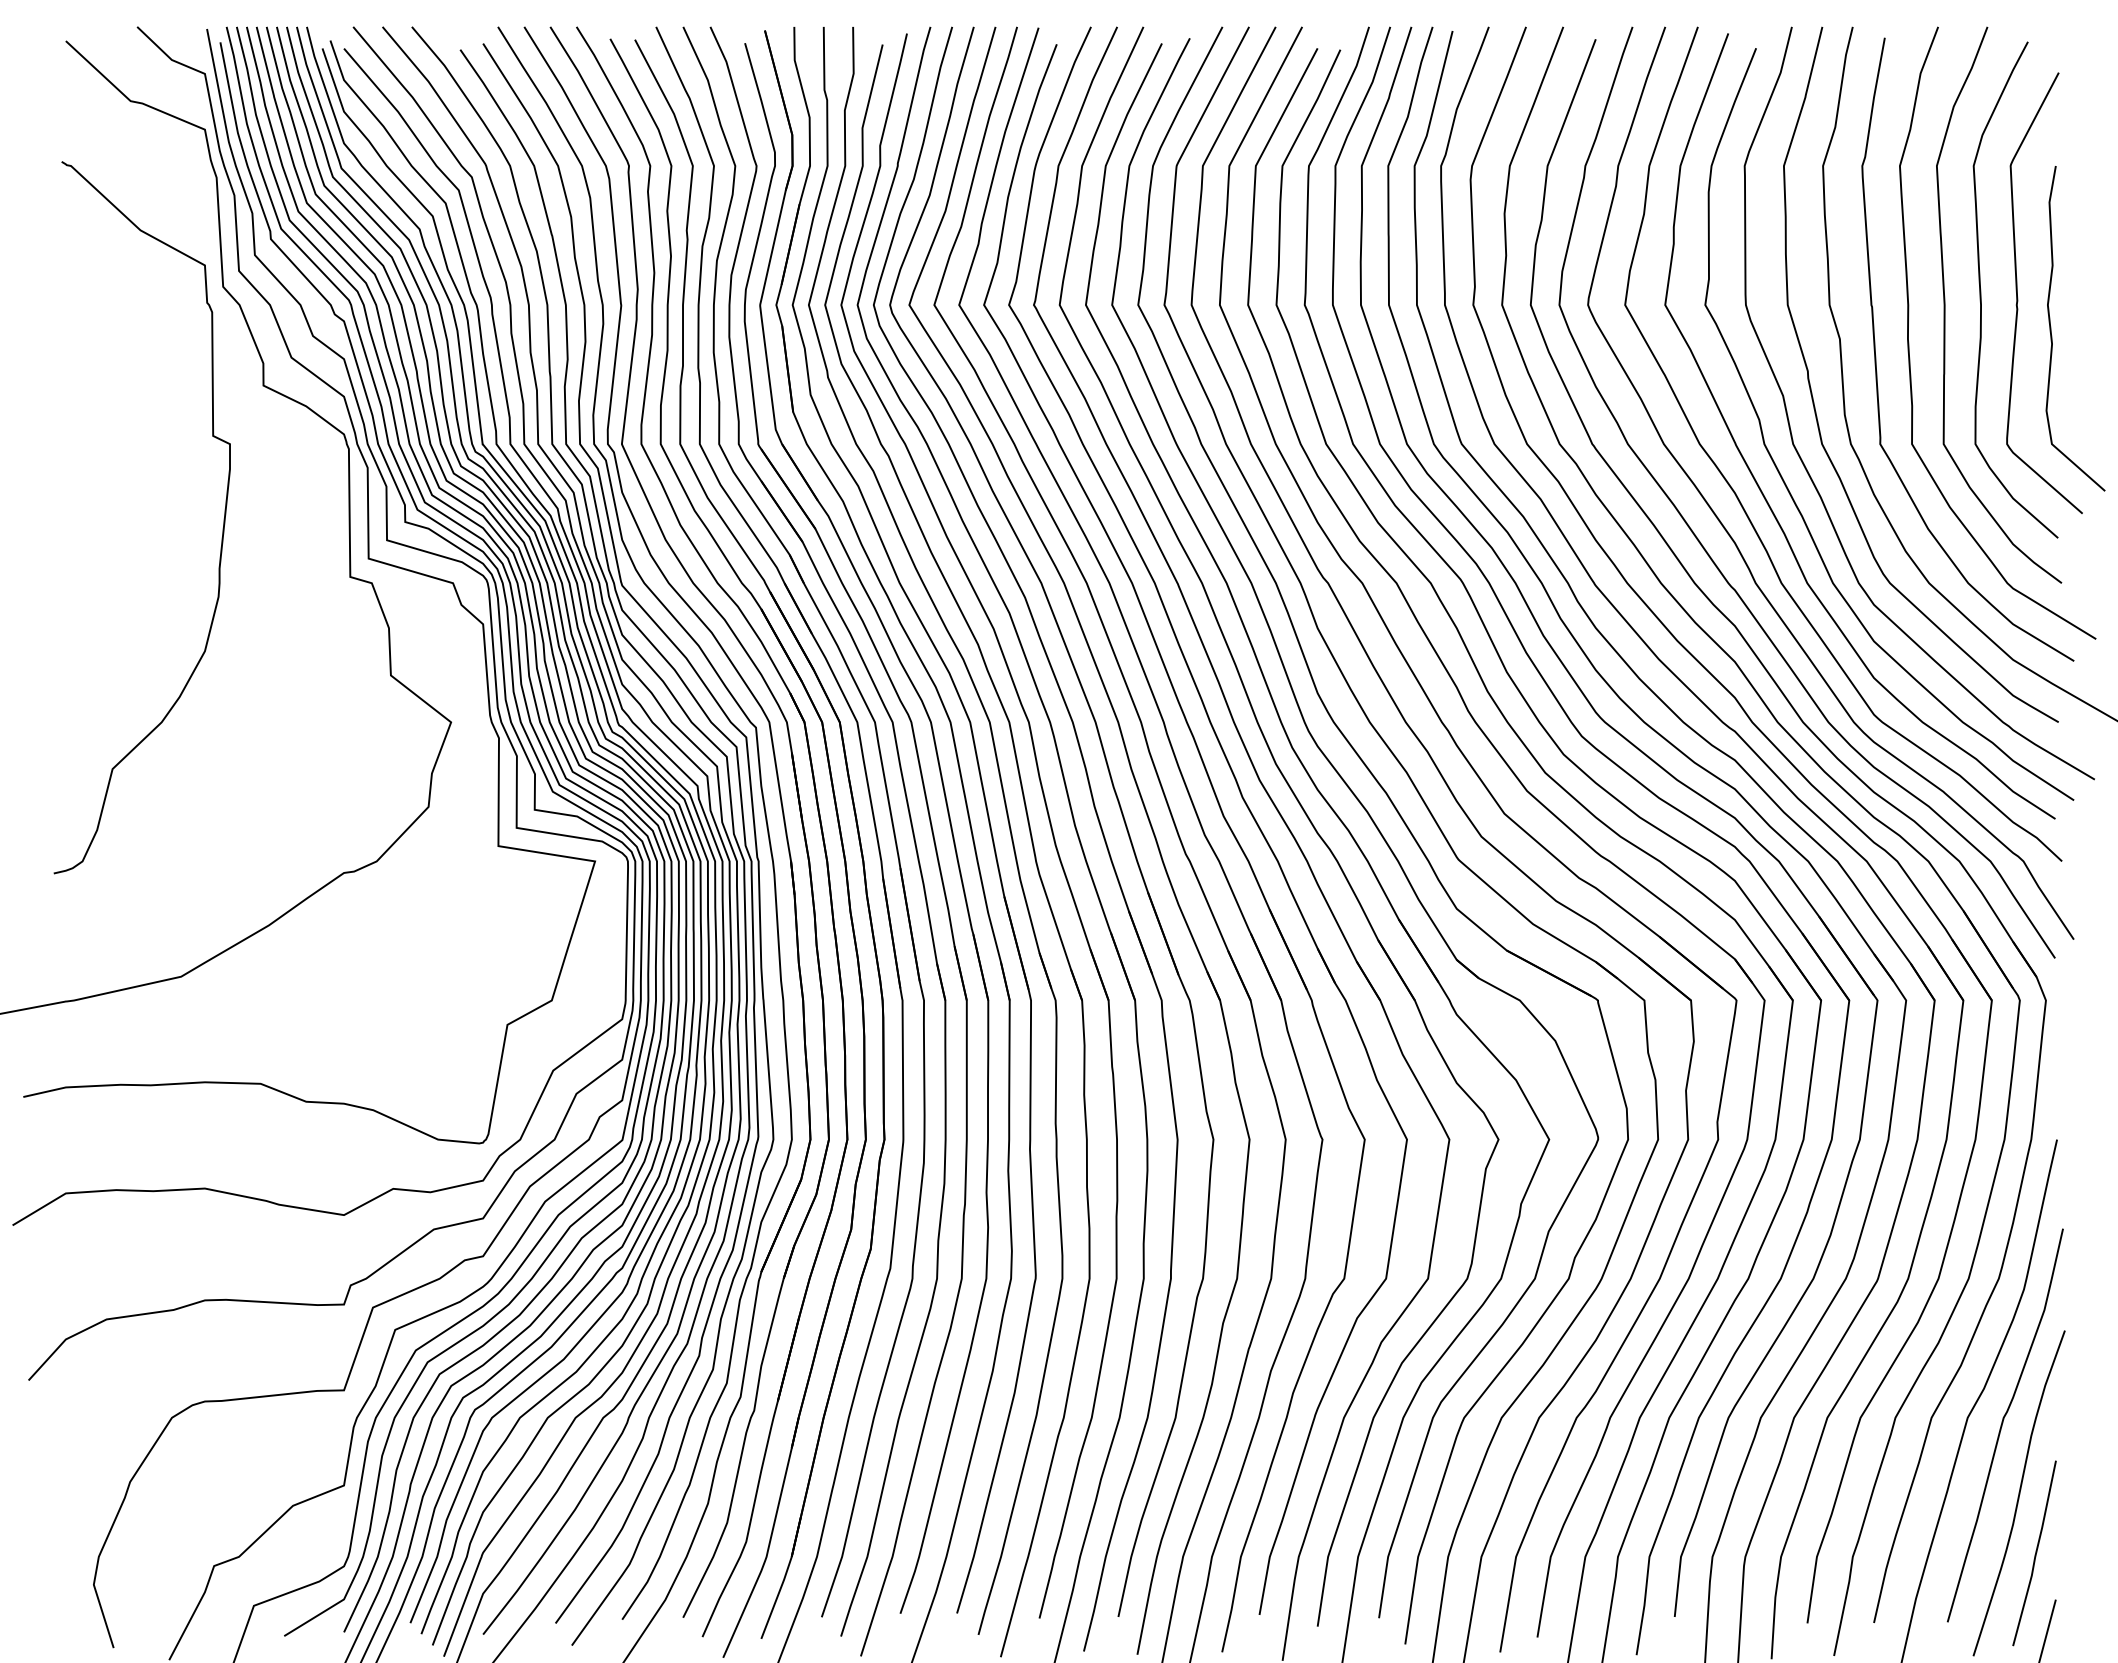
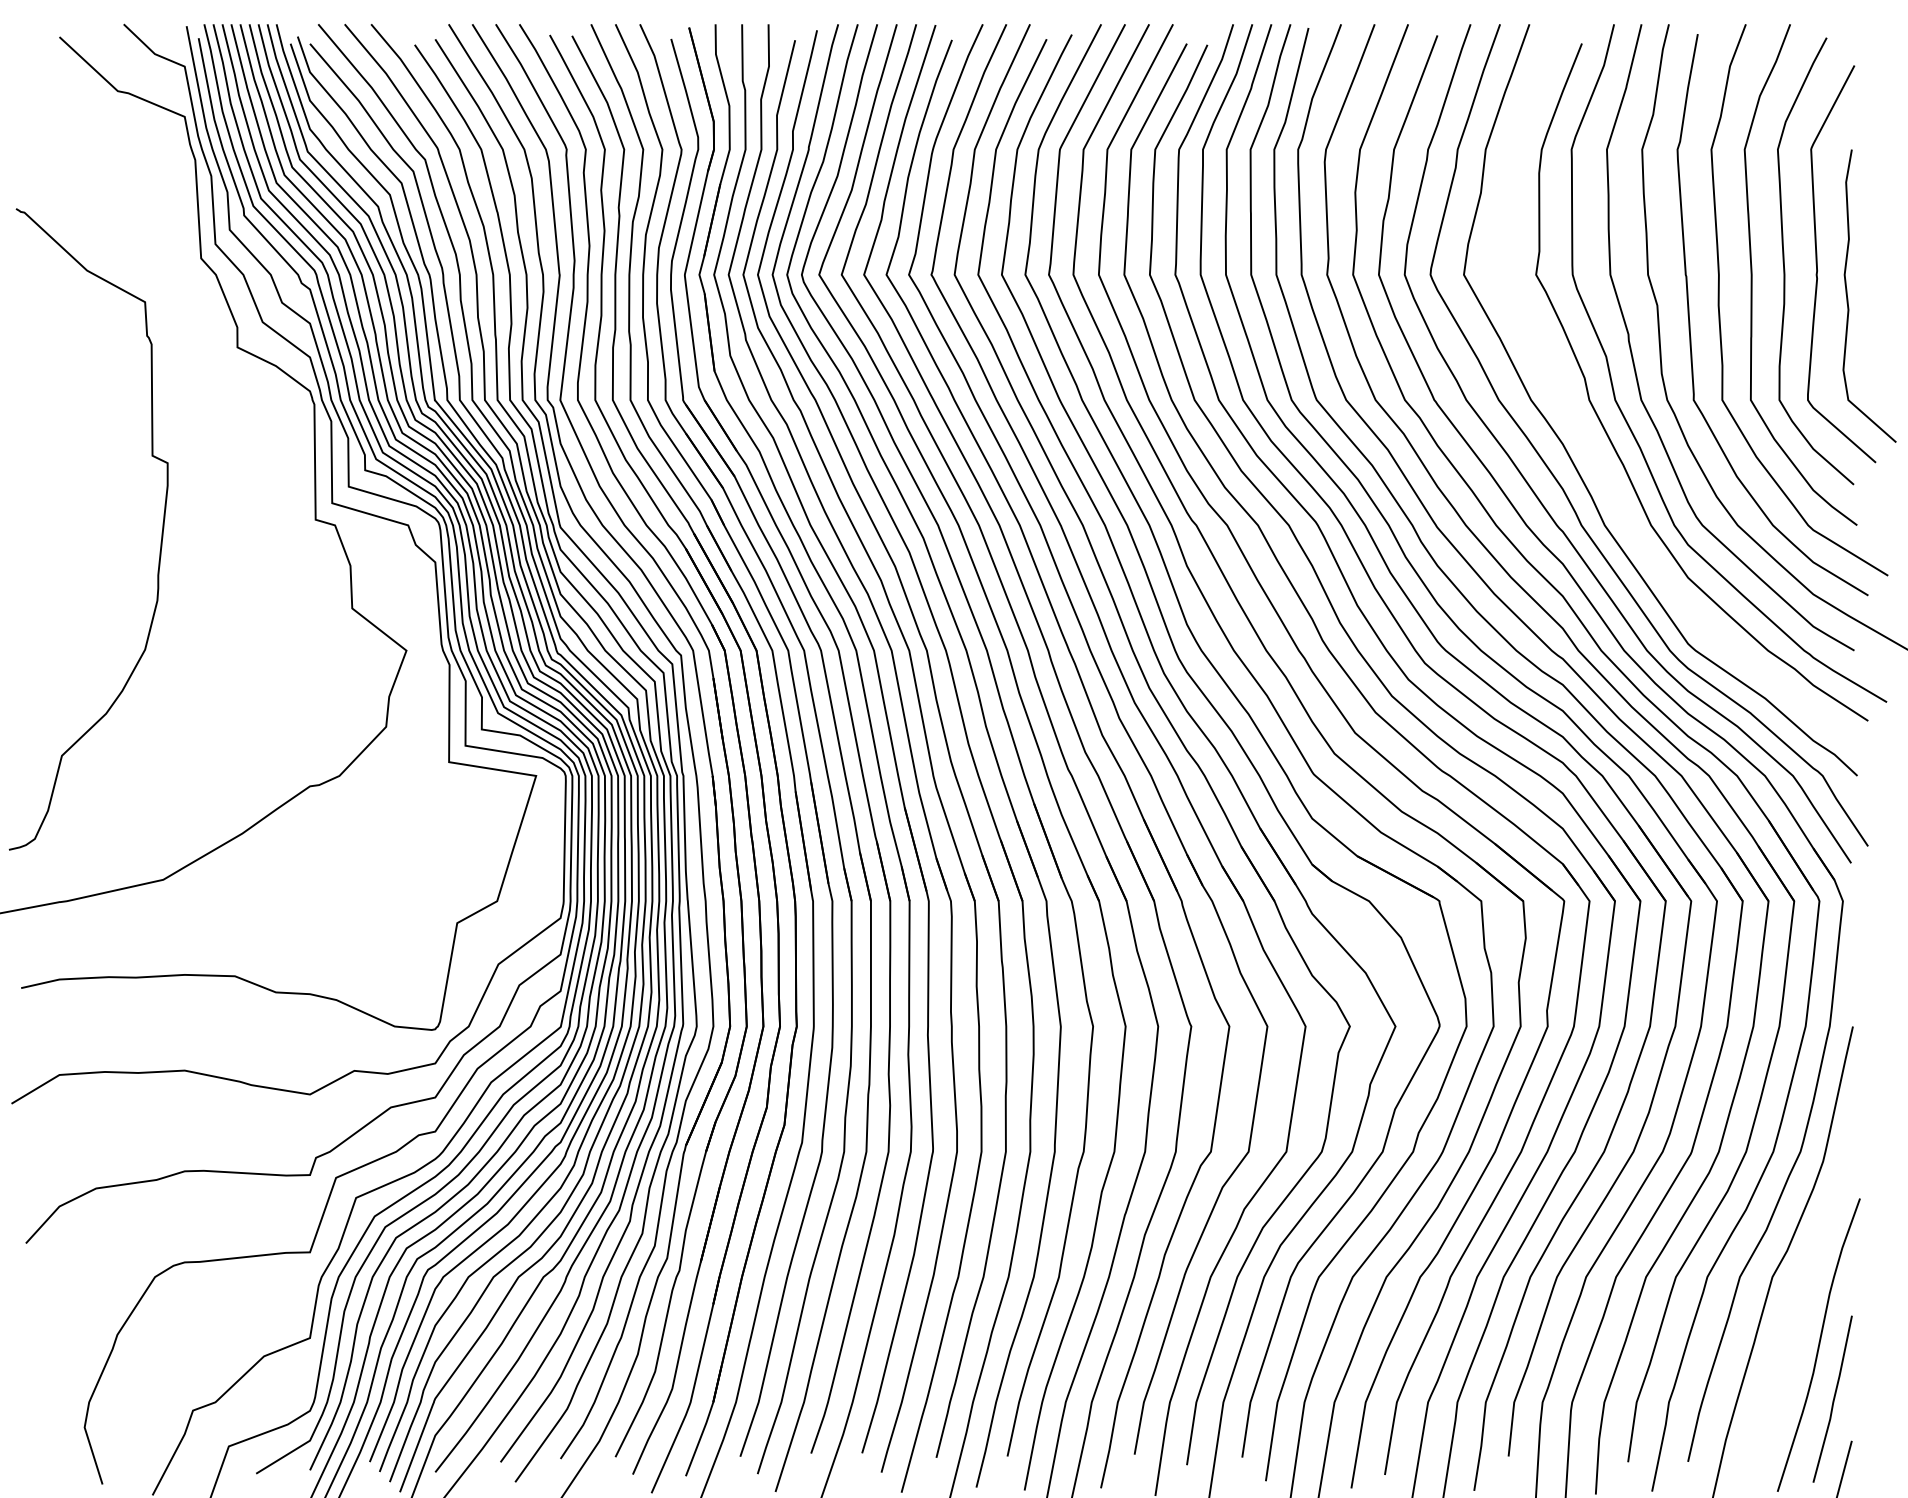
curve: (1759, 485) -> (1584, 437), removed
curve: (222, 528) -> (160, 539), moved
curve: (2002, 1425) -> (1803, 1284), removed

